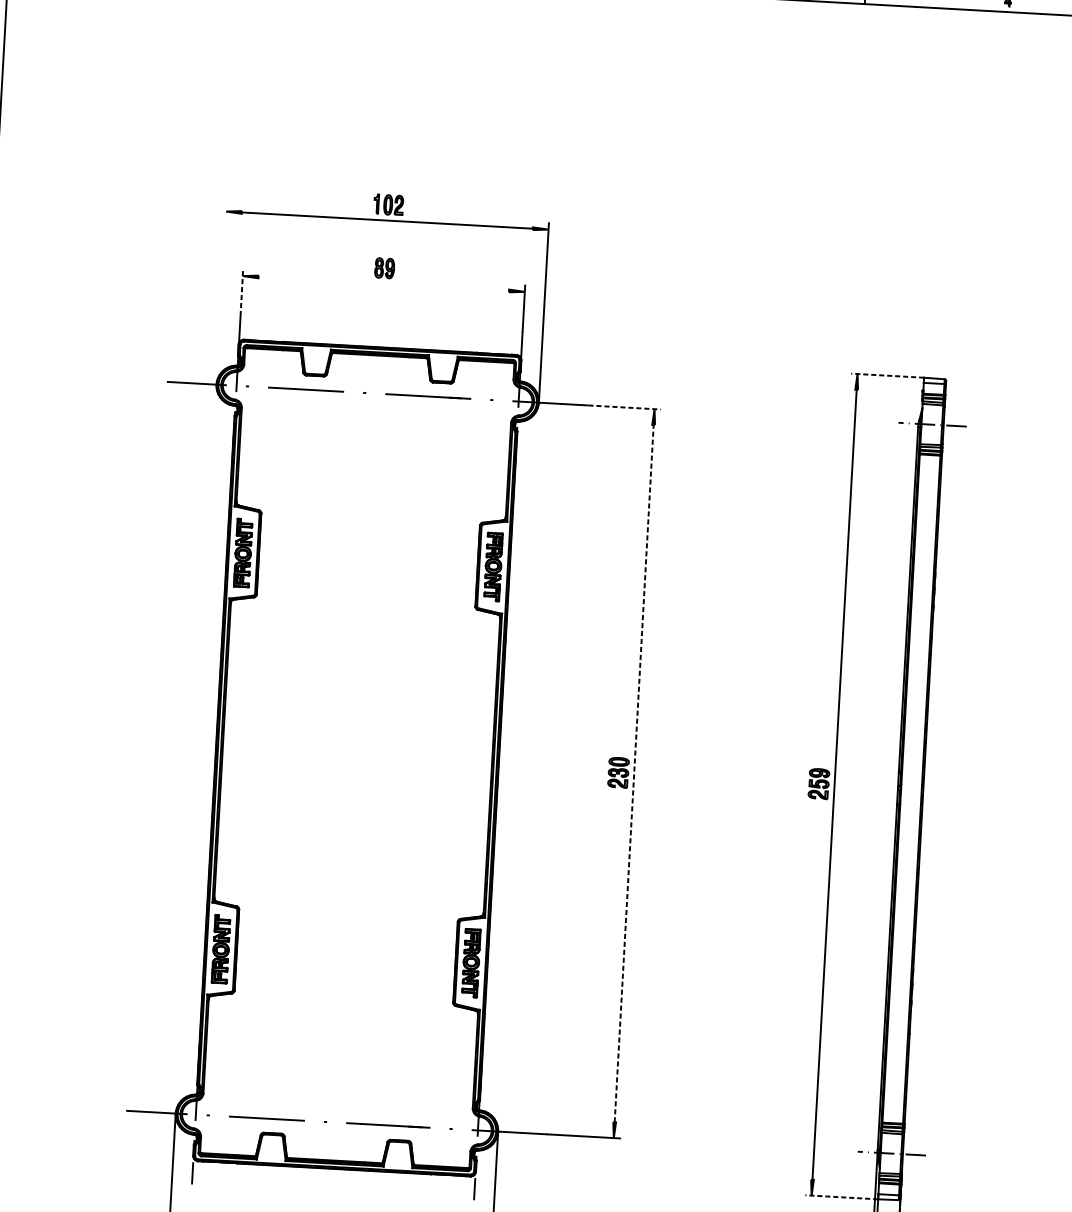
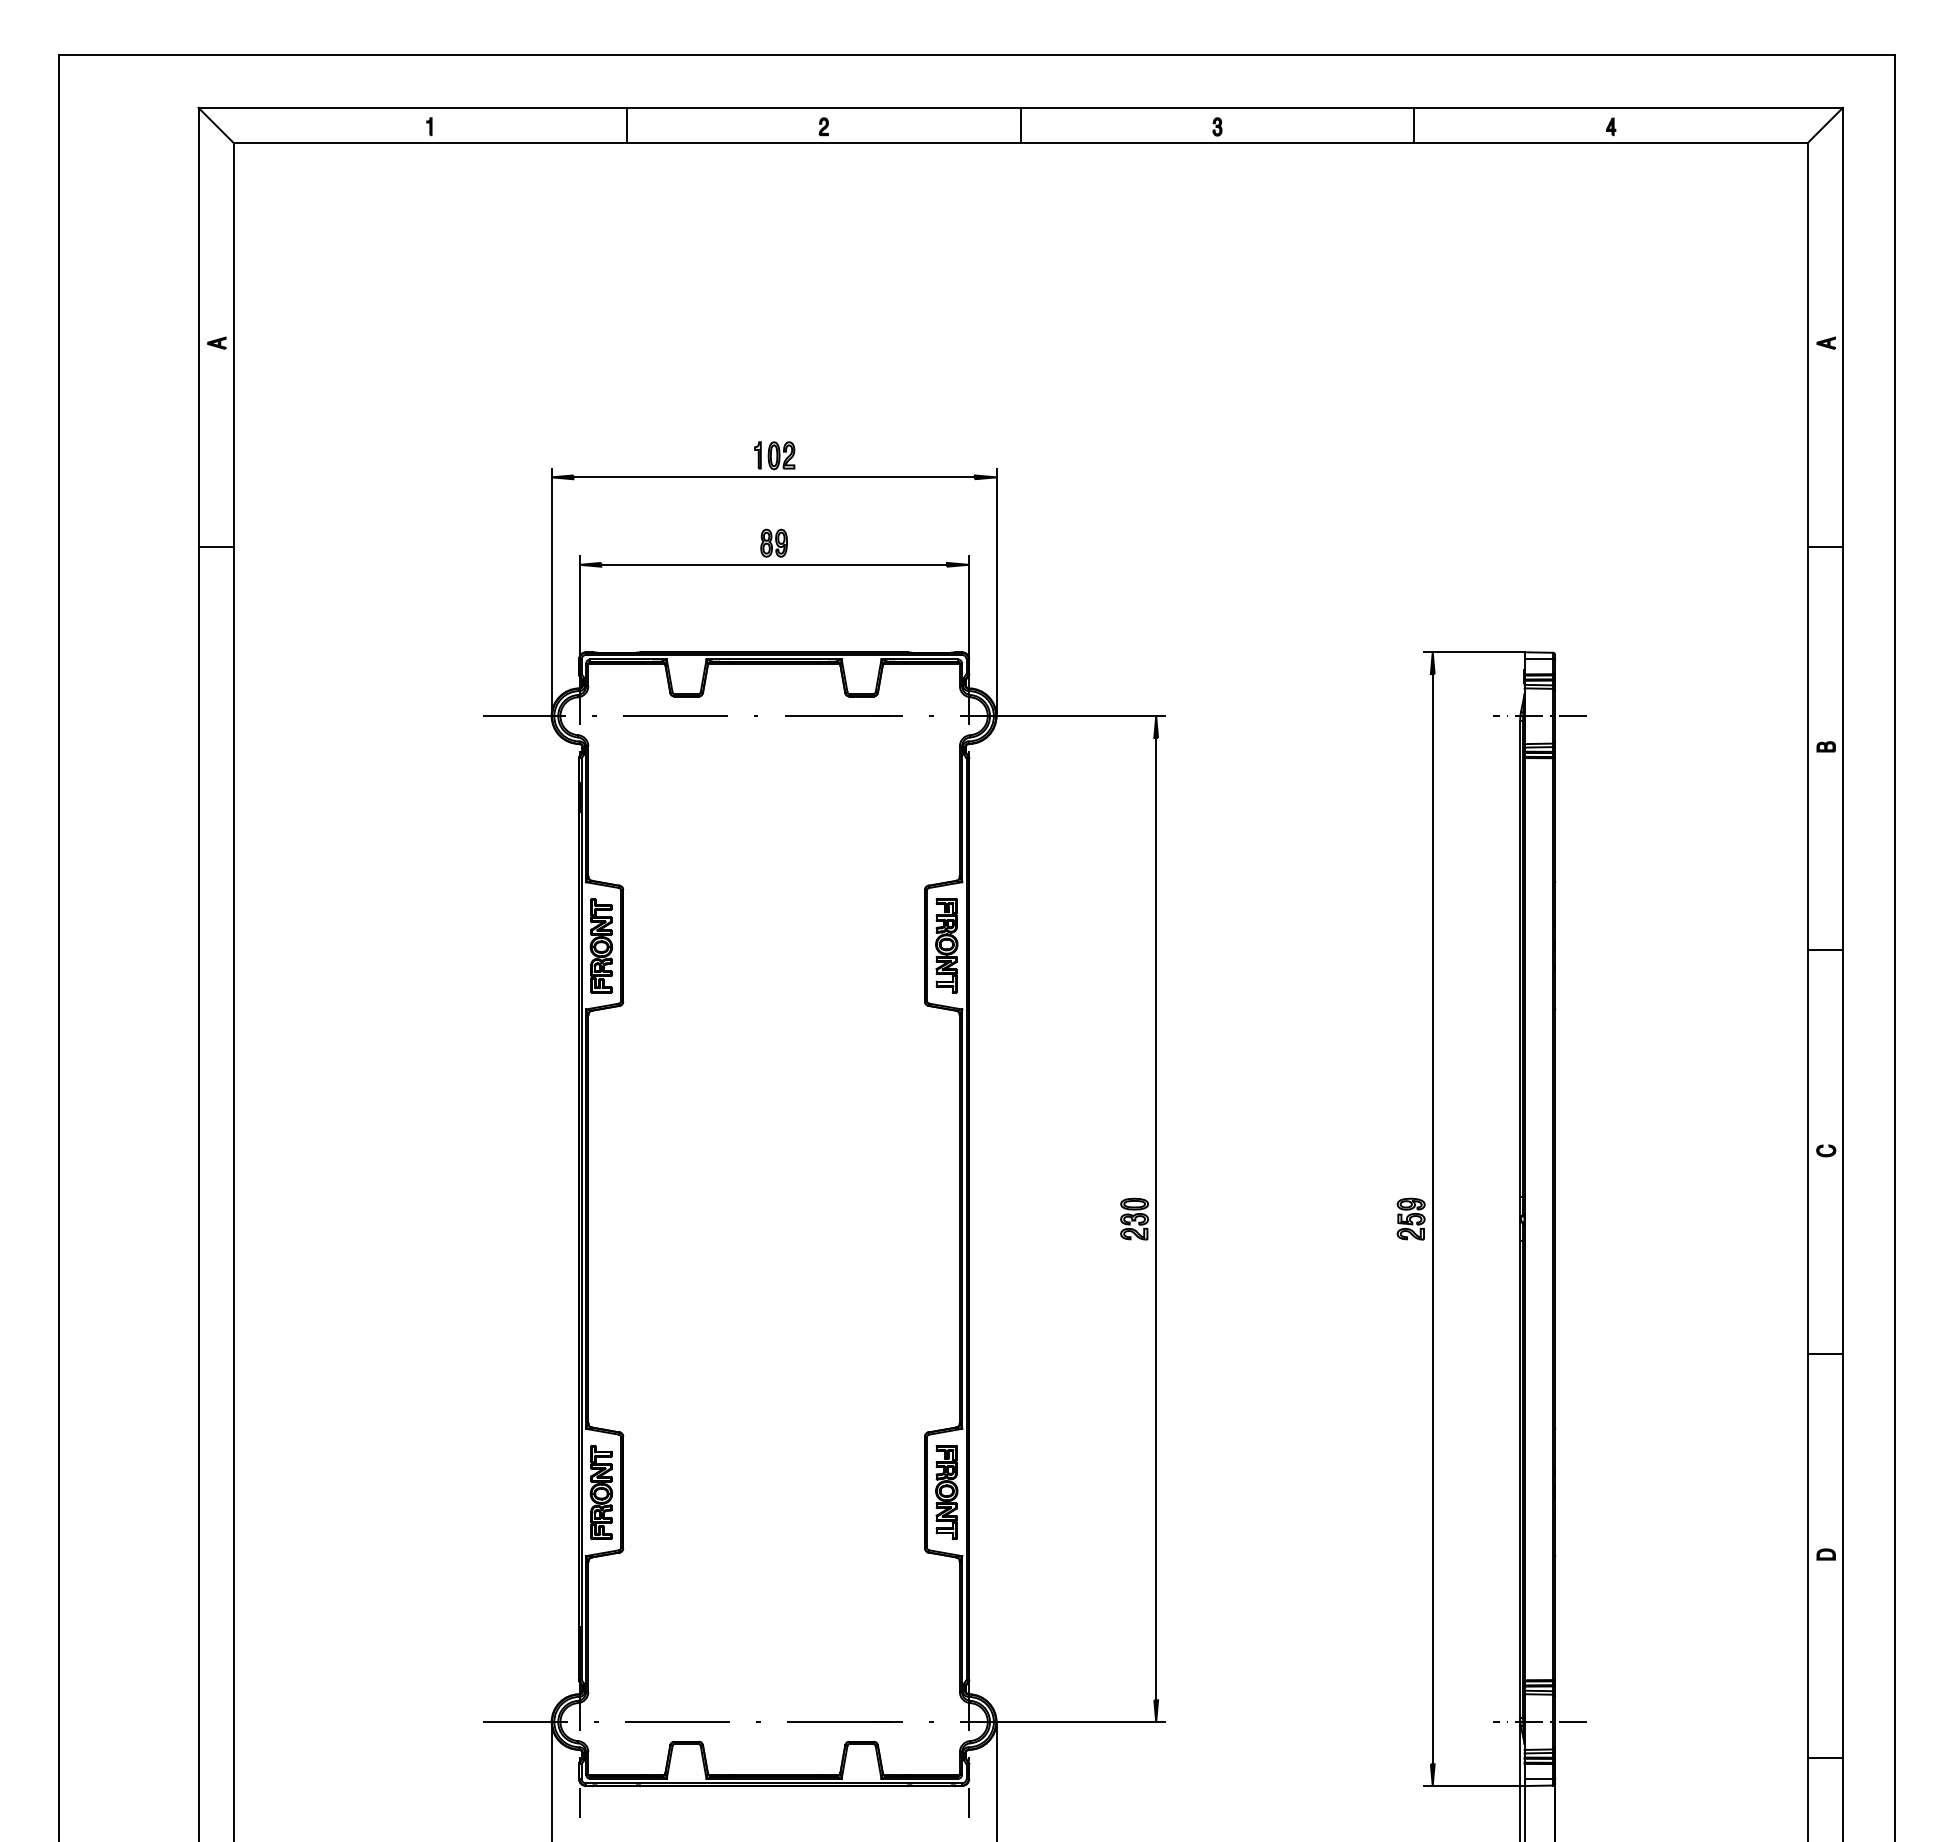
line: (383, 283) -> (773, 564), added
line: (241, 293) -> (579, 588), dashed -> solid
line: (221, 295) -> (551, 592), added
line: (887, 375) -> (1473, 652), dashed -> solid
line: (624, 407) -> (1114, 716), dashed -> solid
line: (634, 773) -> (1156, 1218), dashed -> solid
line: (841, 1197) -> (1473, 1786), dashed -> solid

